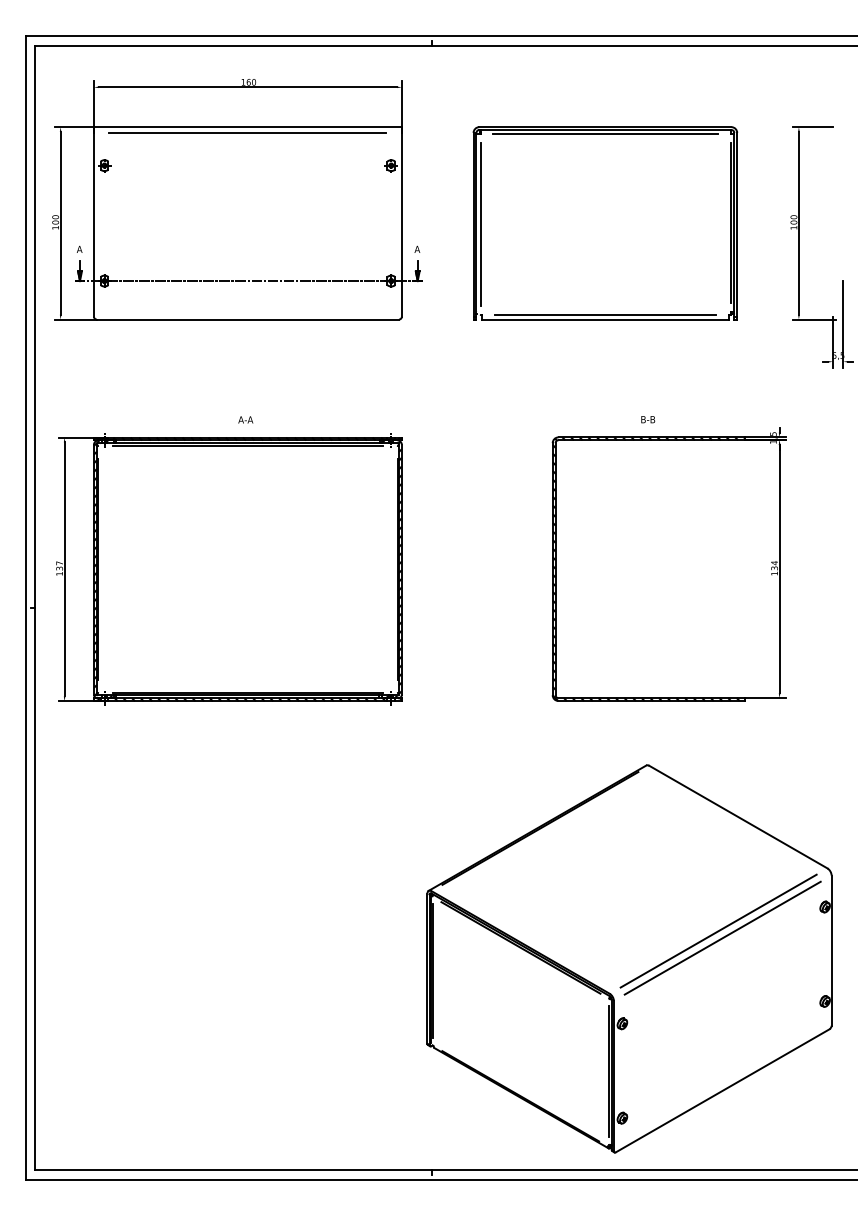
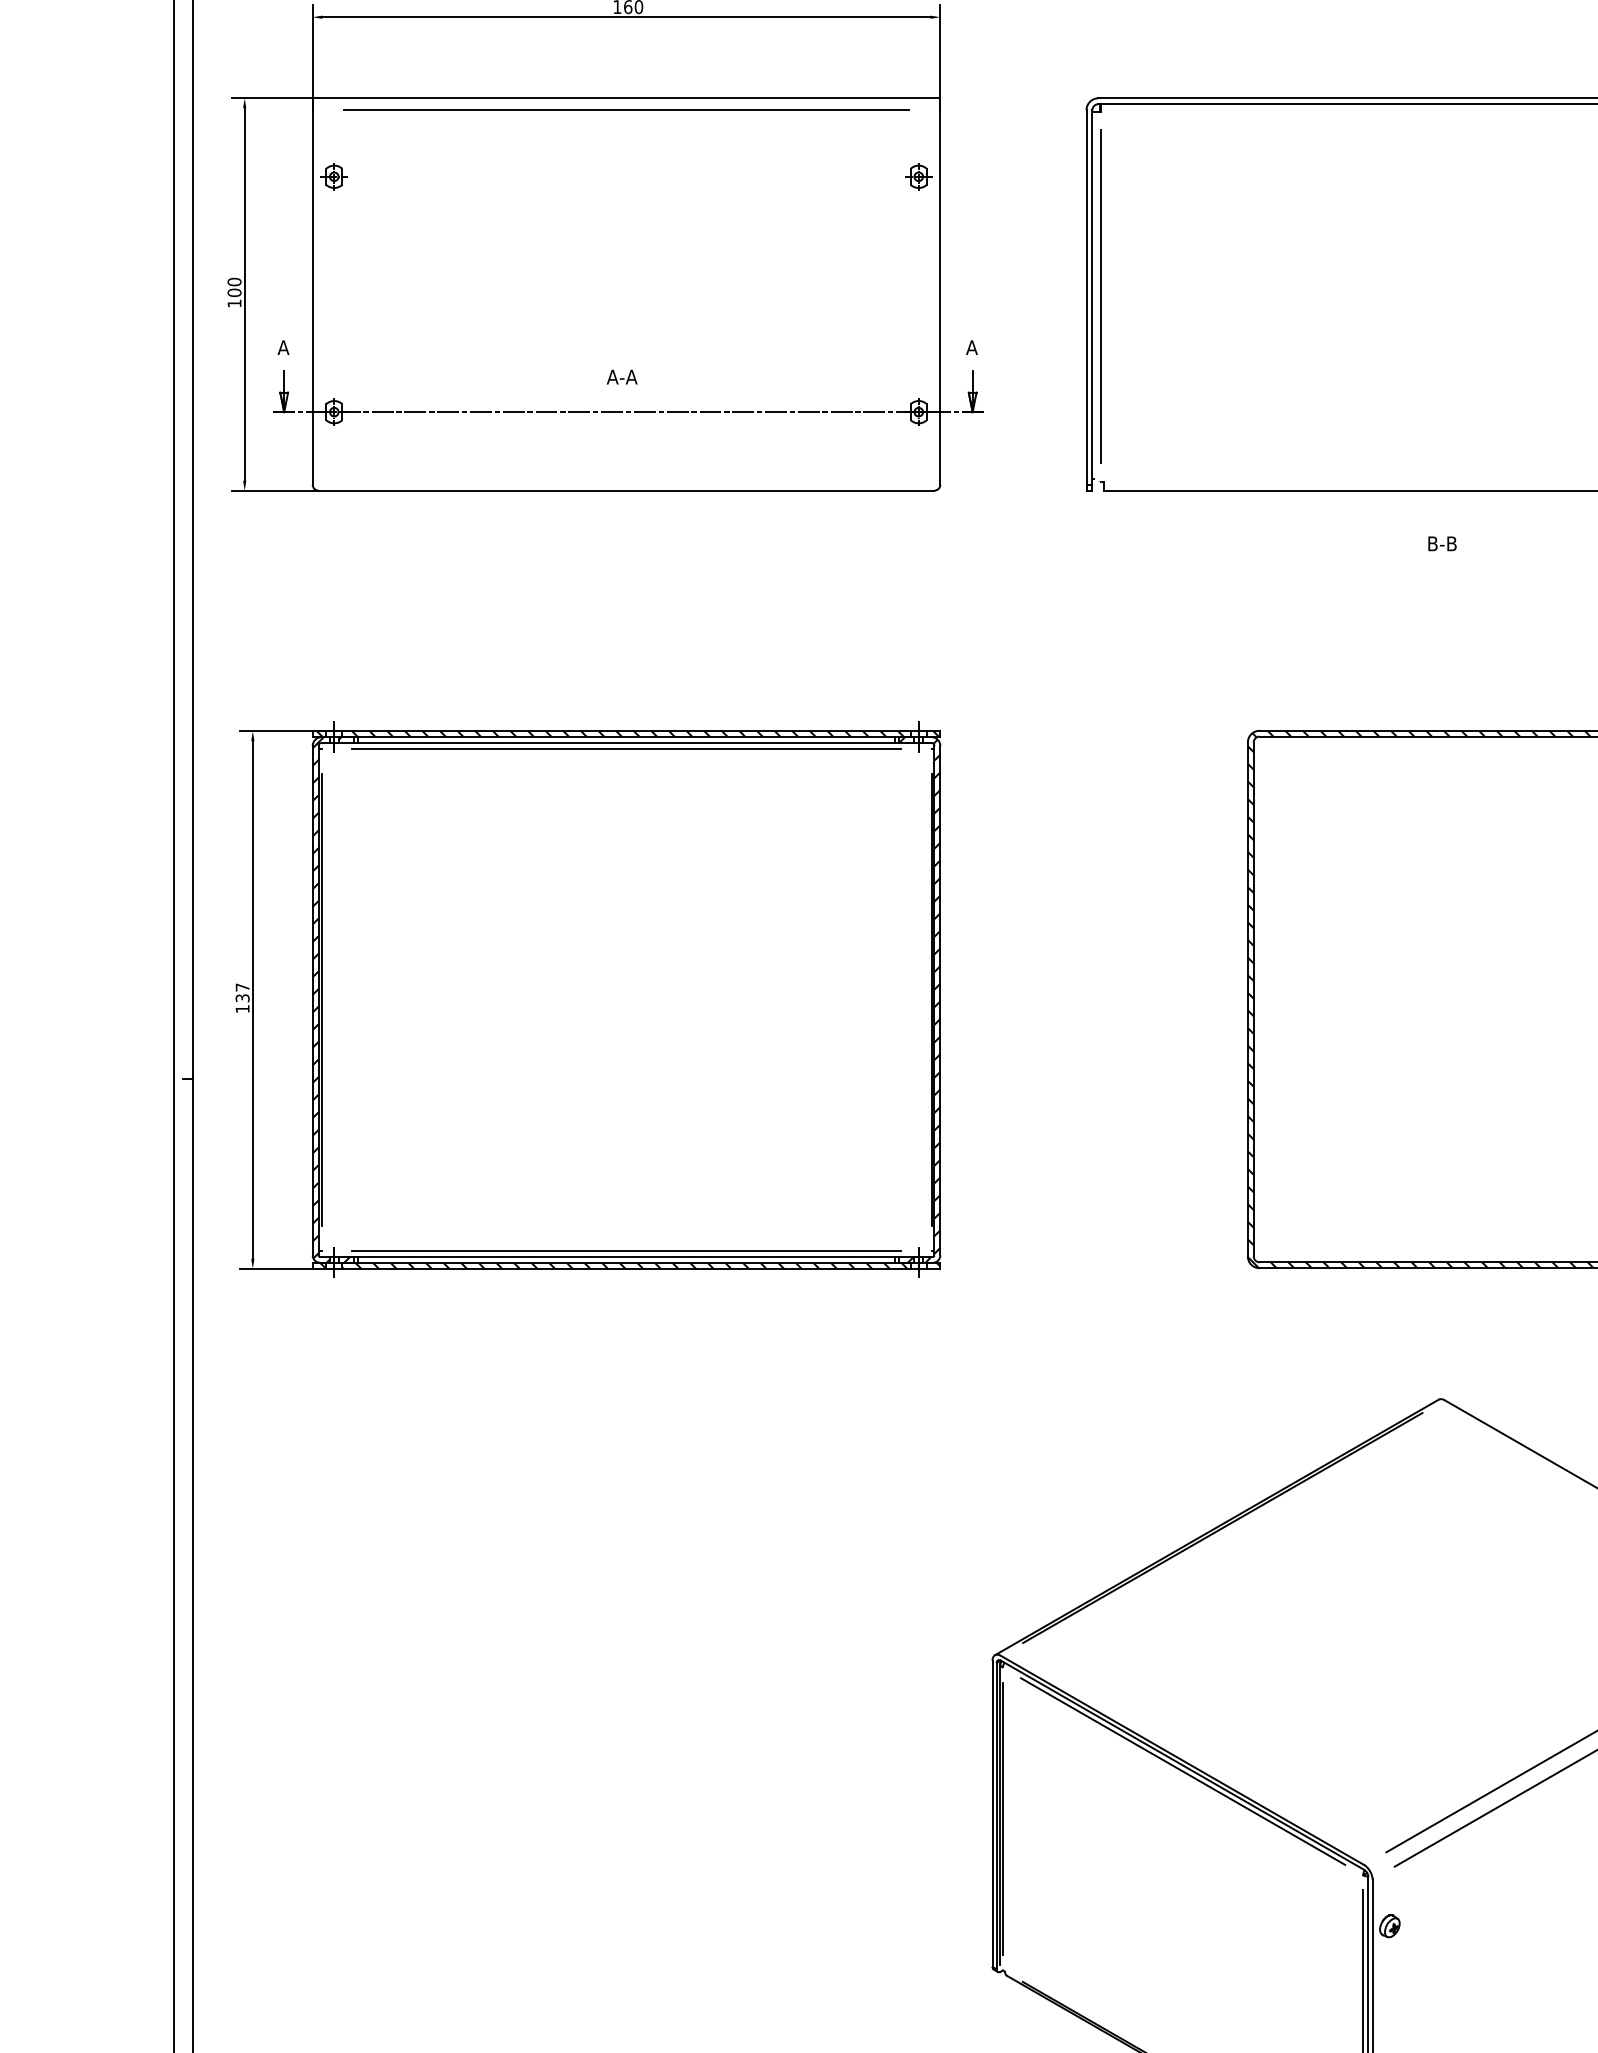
line: (605, 133) -> (1355, 111), removed
line: (605, 315) -> (1355, 482), removed
text: (245, 419) -> (621, 376), moved
text: (648, 419) -> (1443, 543), moved

